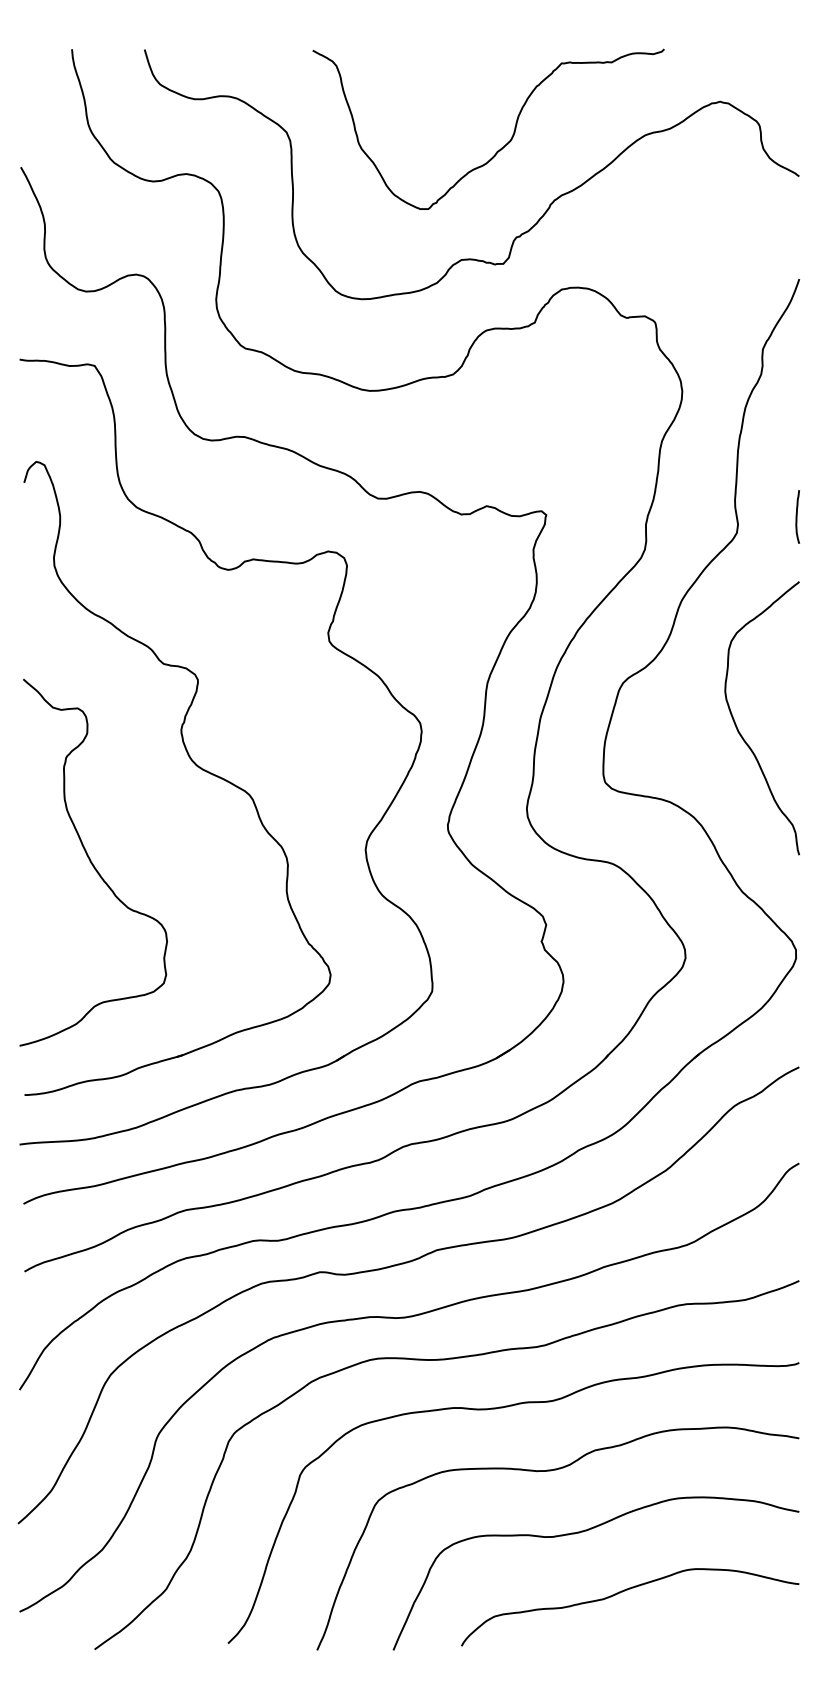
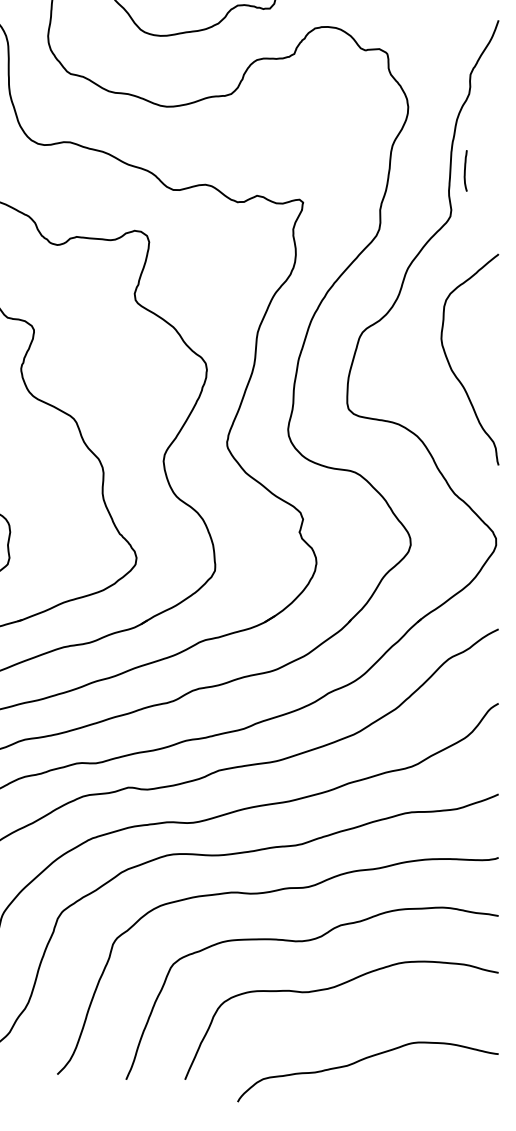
curve: (797, 516) -> (465, 170), moved
curve: (625, 1591) -> (364, 1059), moved

